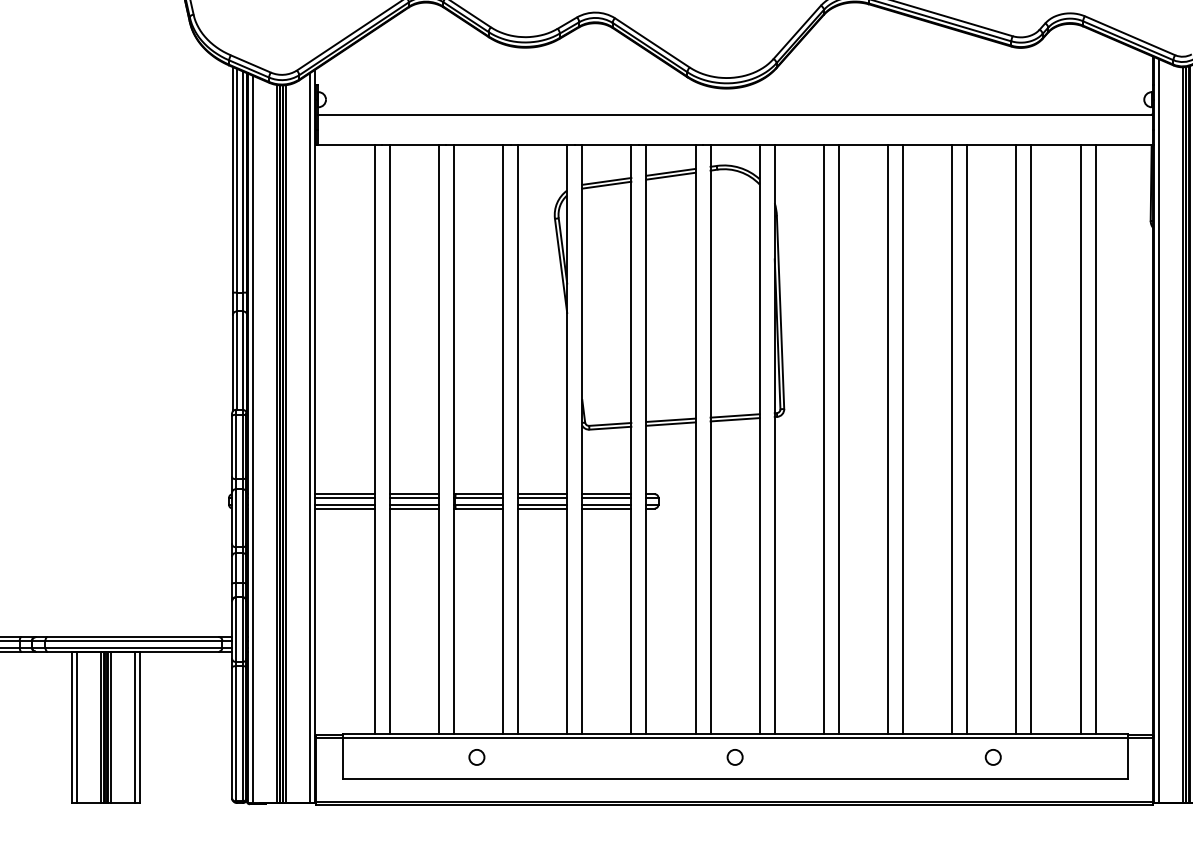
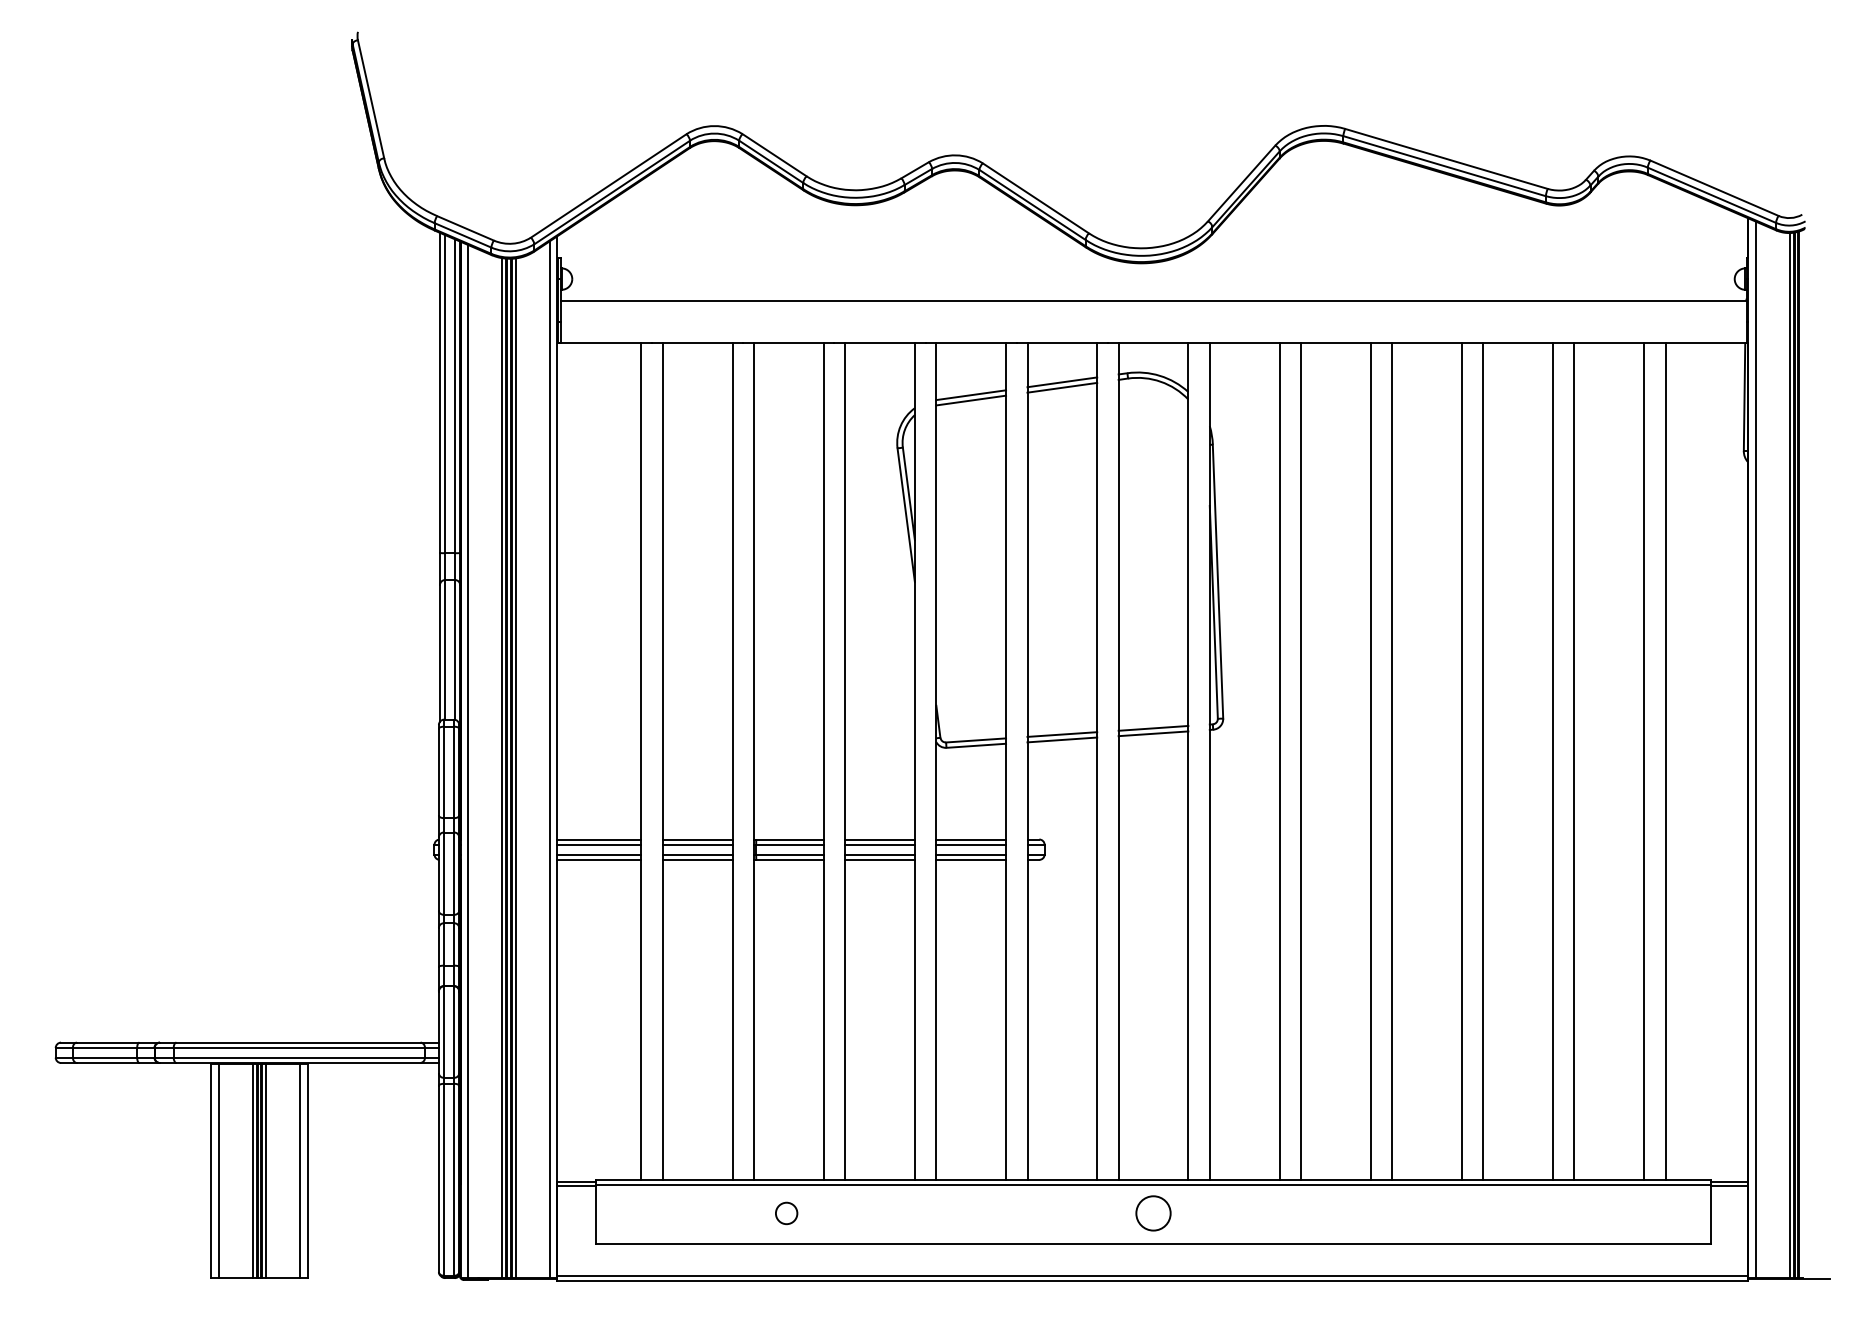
circle: (735, 757) -> (1153, 1213), size x1.6
circle: (992, 757) -> (1519, 1213), removed

